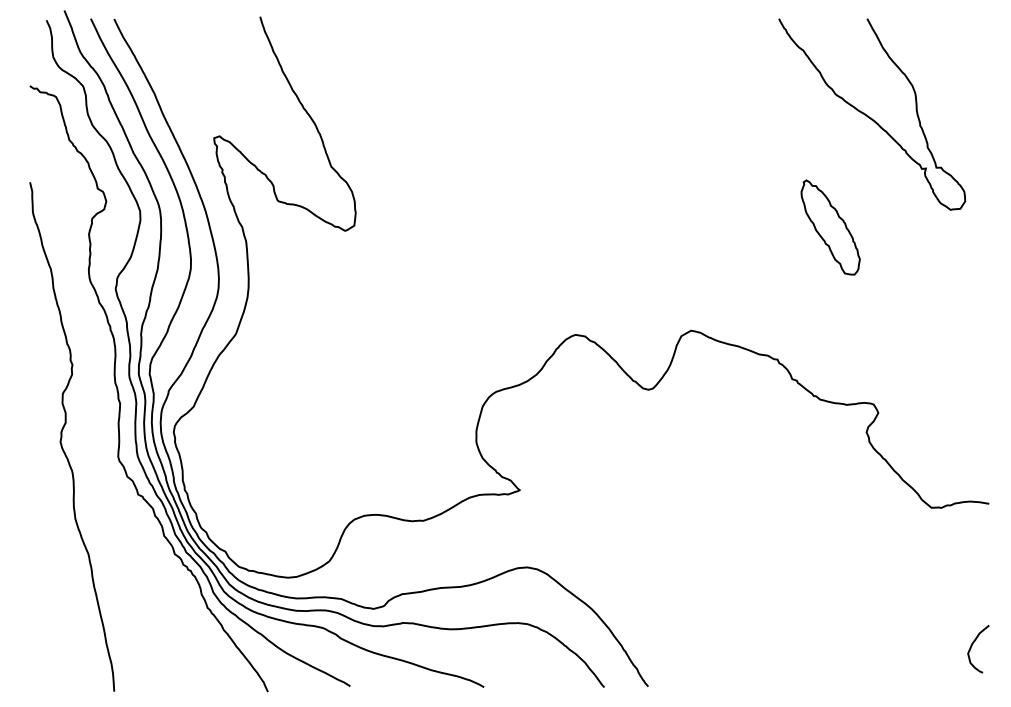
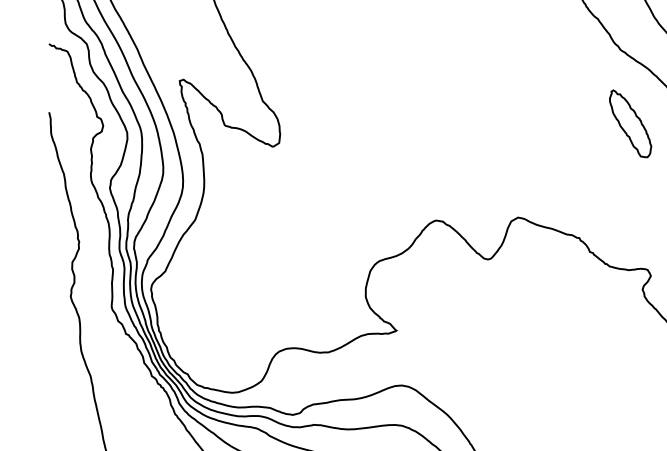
part: (830, 227) -> (630, 123), moved

